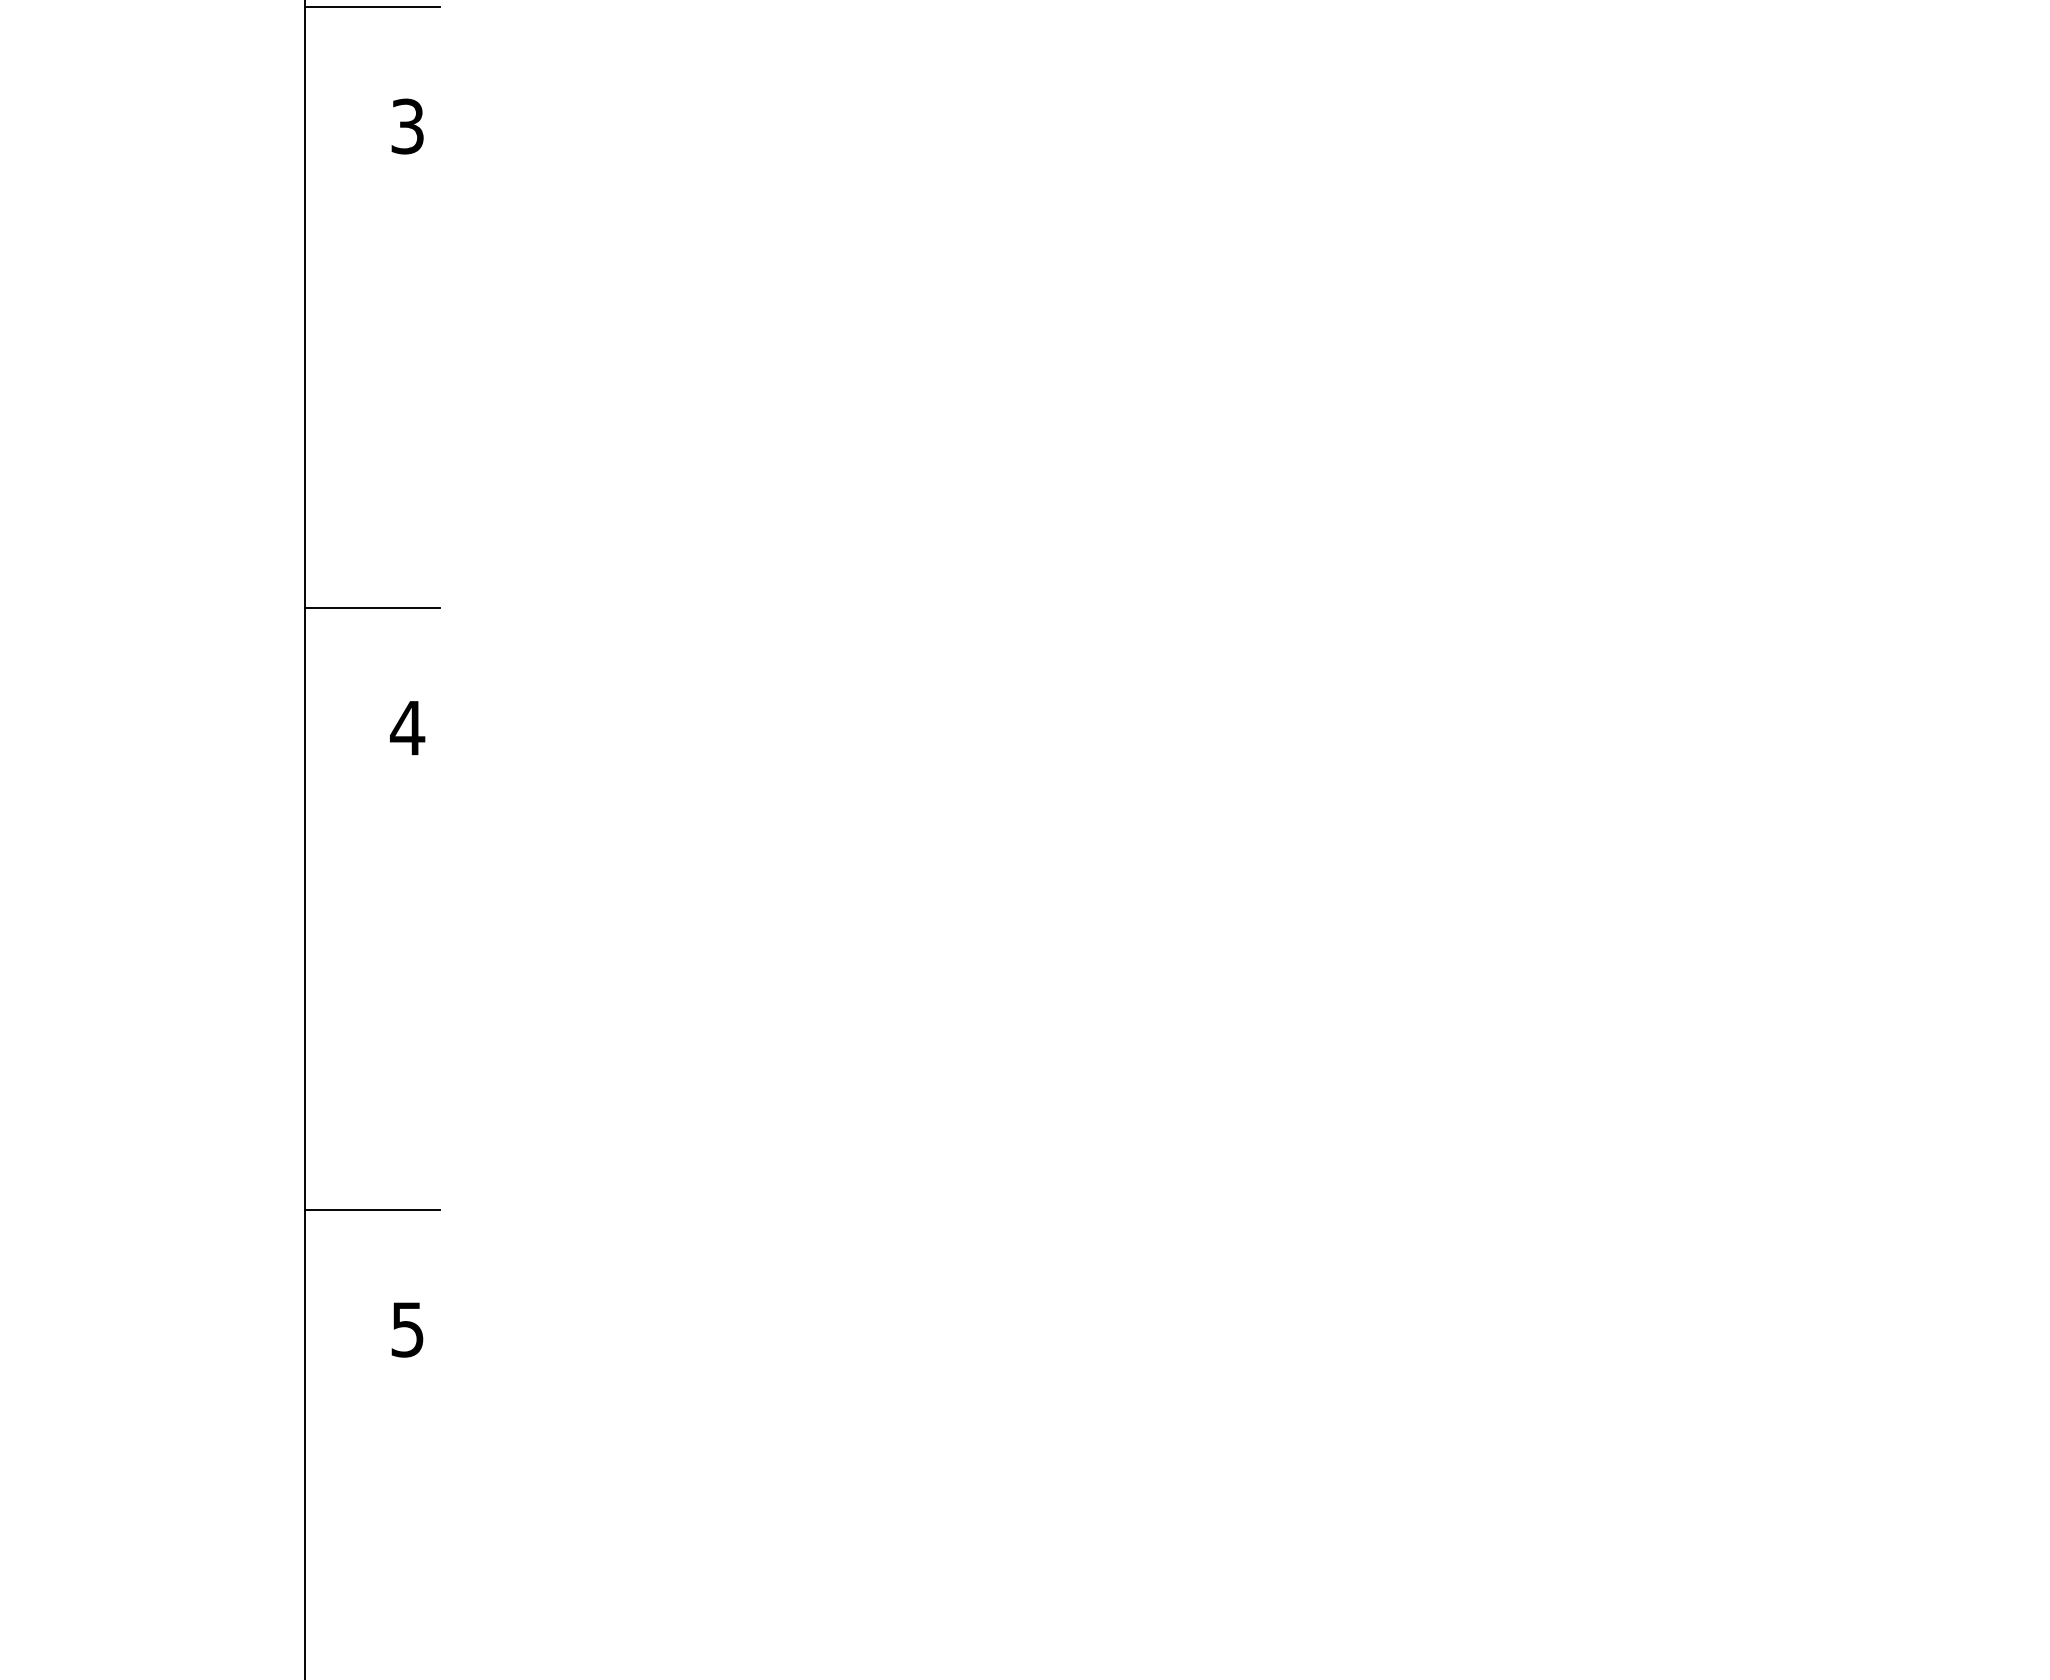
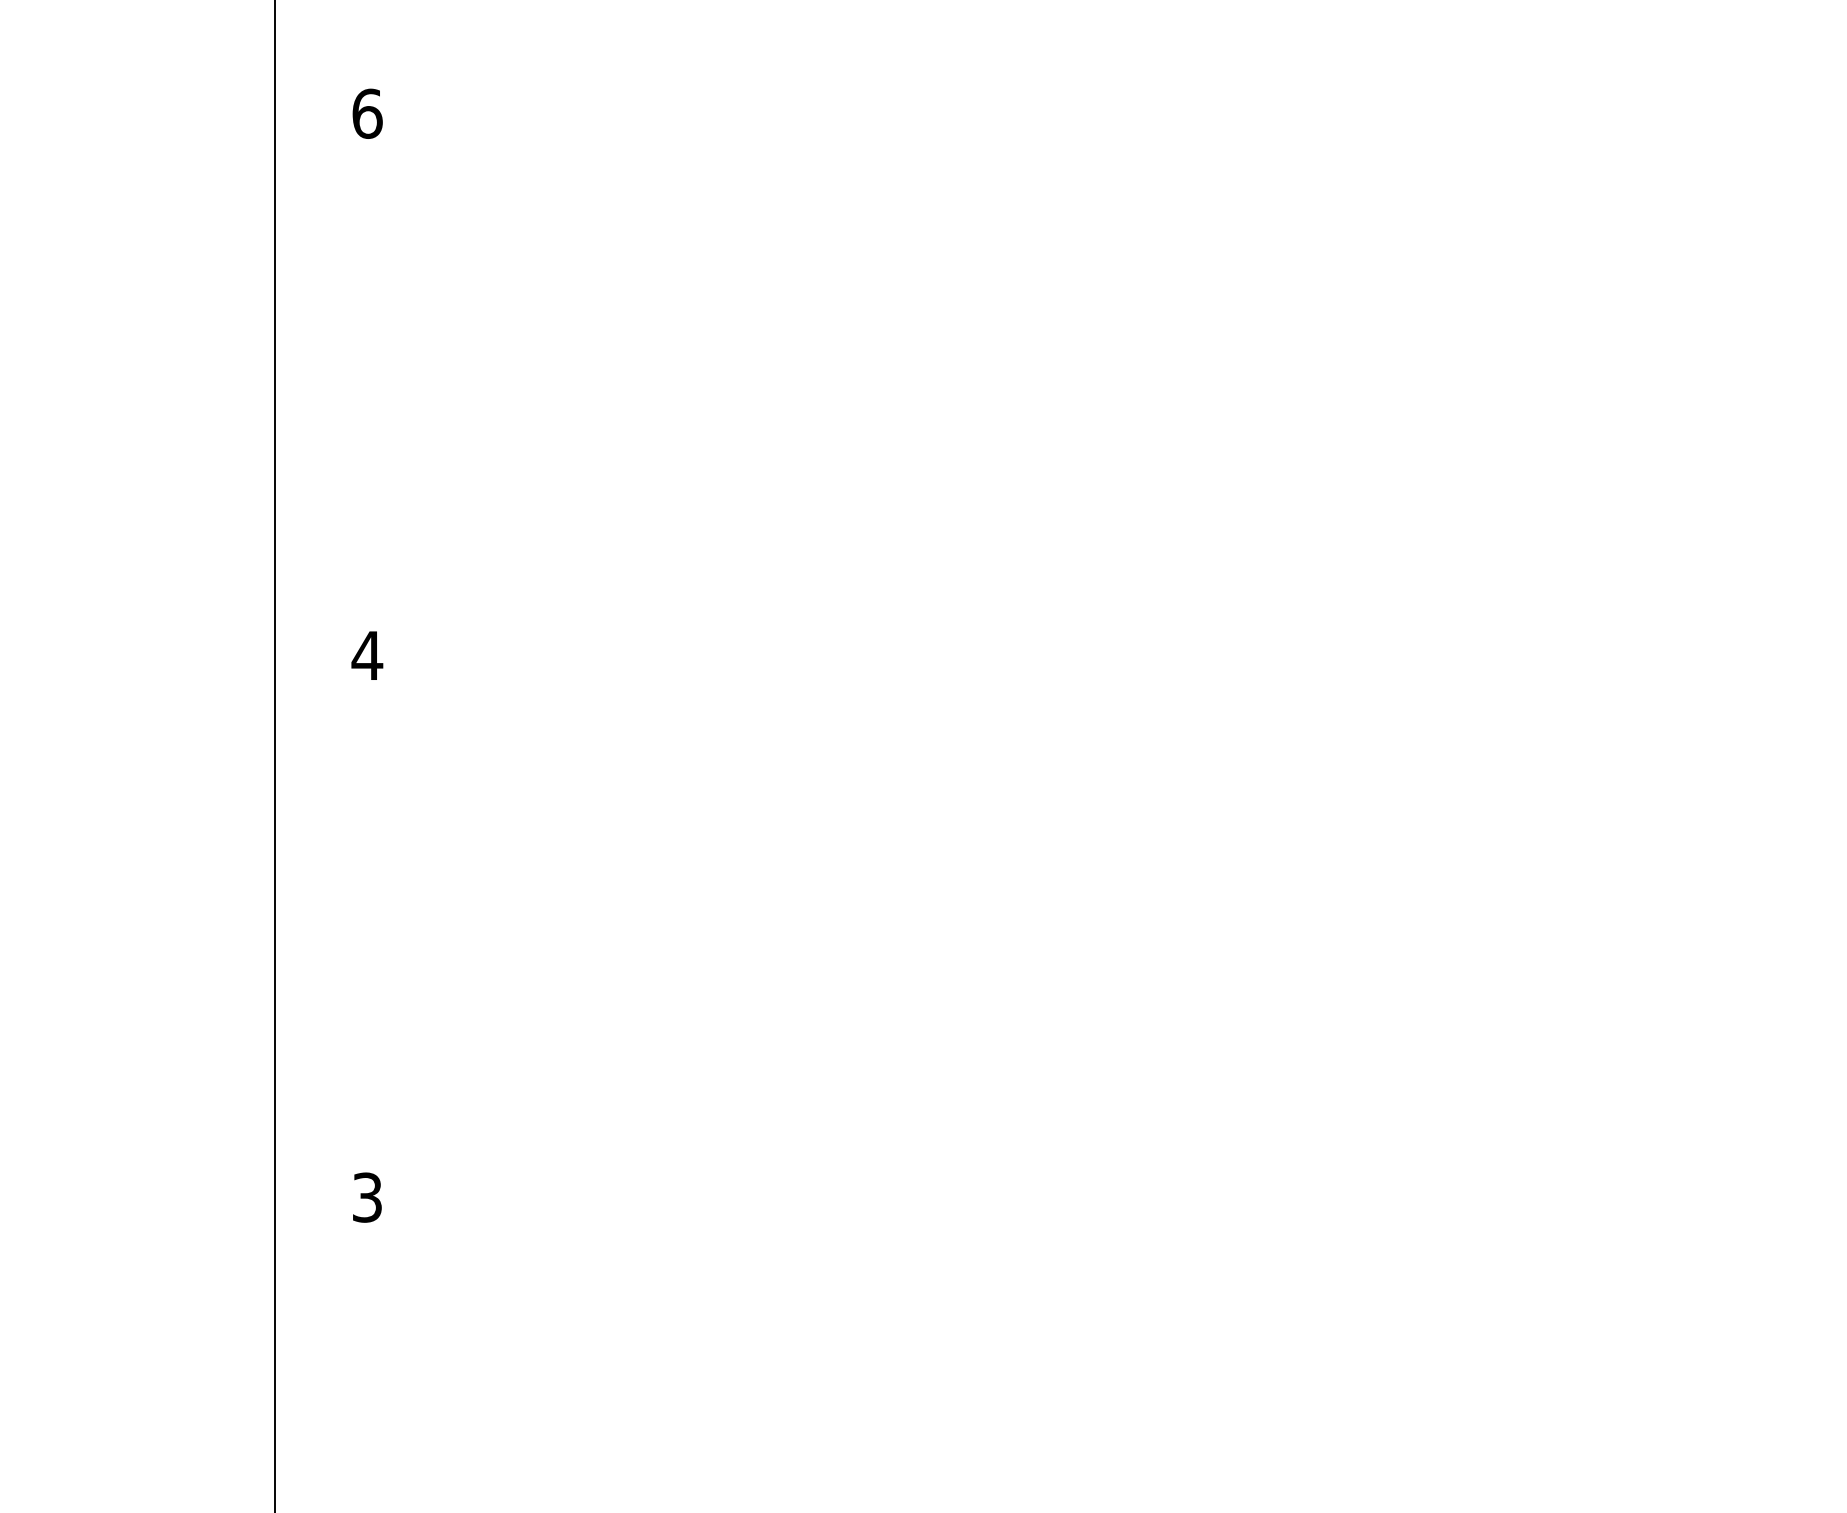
line: (372, 6) -> (335, 5), removed
text: (407, 126) -> (367, 113), 3 -> 6
line: (372, 608) -> (335, 547), removed
line: (372, 1210) -> (335, 1090), removed
text: (407, 1329) -> (367, 1197), 5 -> 3

